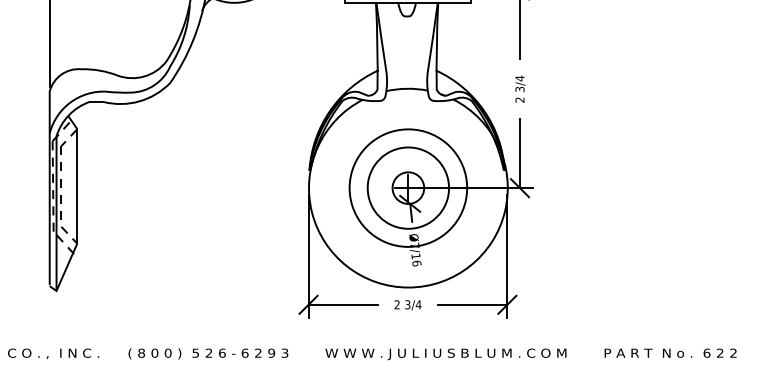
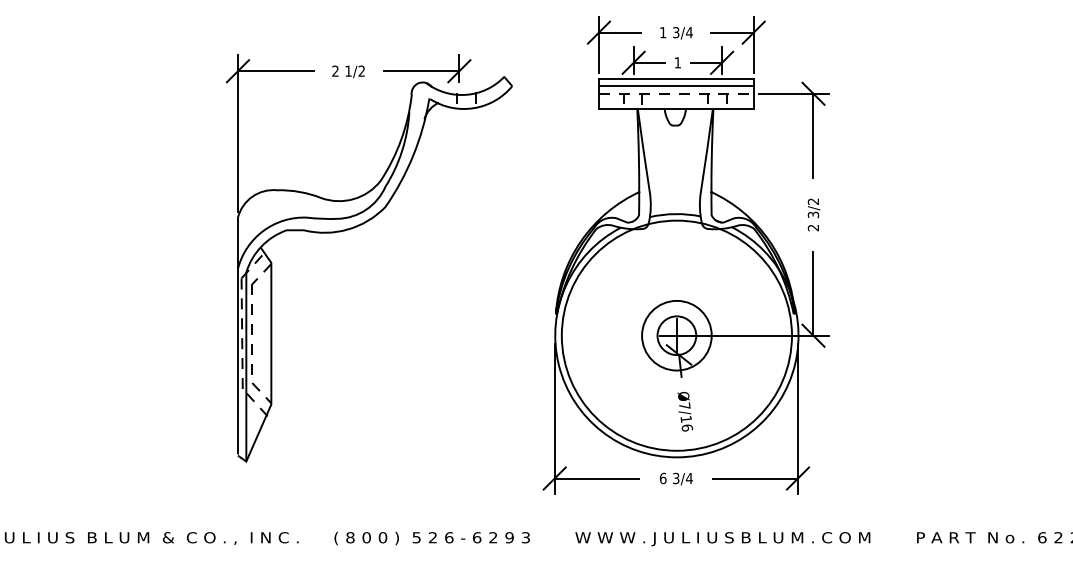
text: (519, 78) -> (812, 201), 3/4 -> 3/2
circle: (408, 187) -> (676, 335), size x0.7
circle: (408, 187) -> (676, 335), size x1.6
text: (396, 304) -> (662, 478), 2 -> 6

